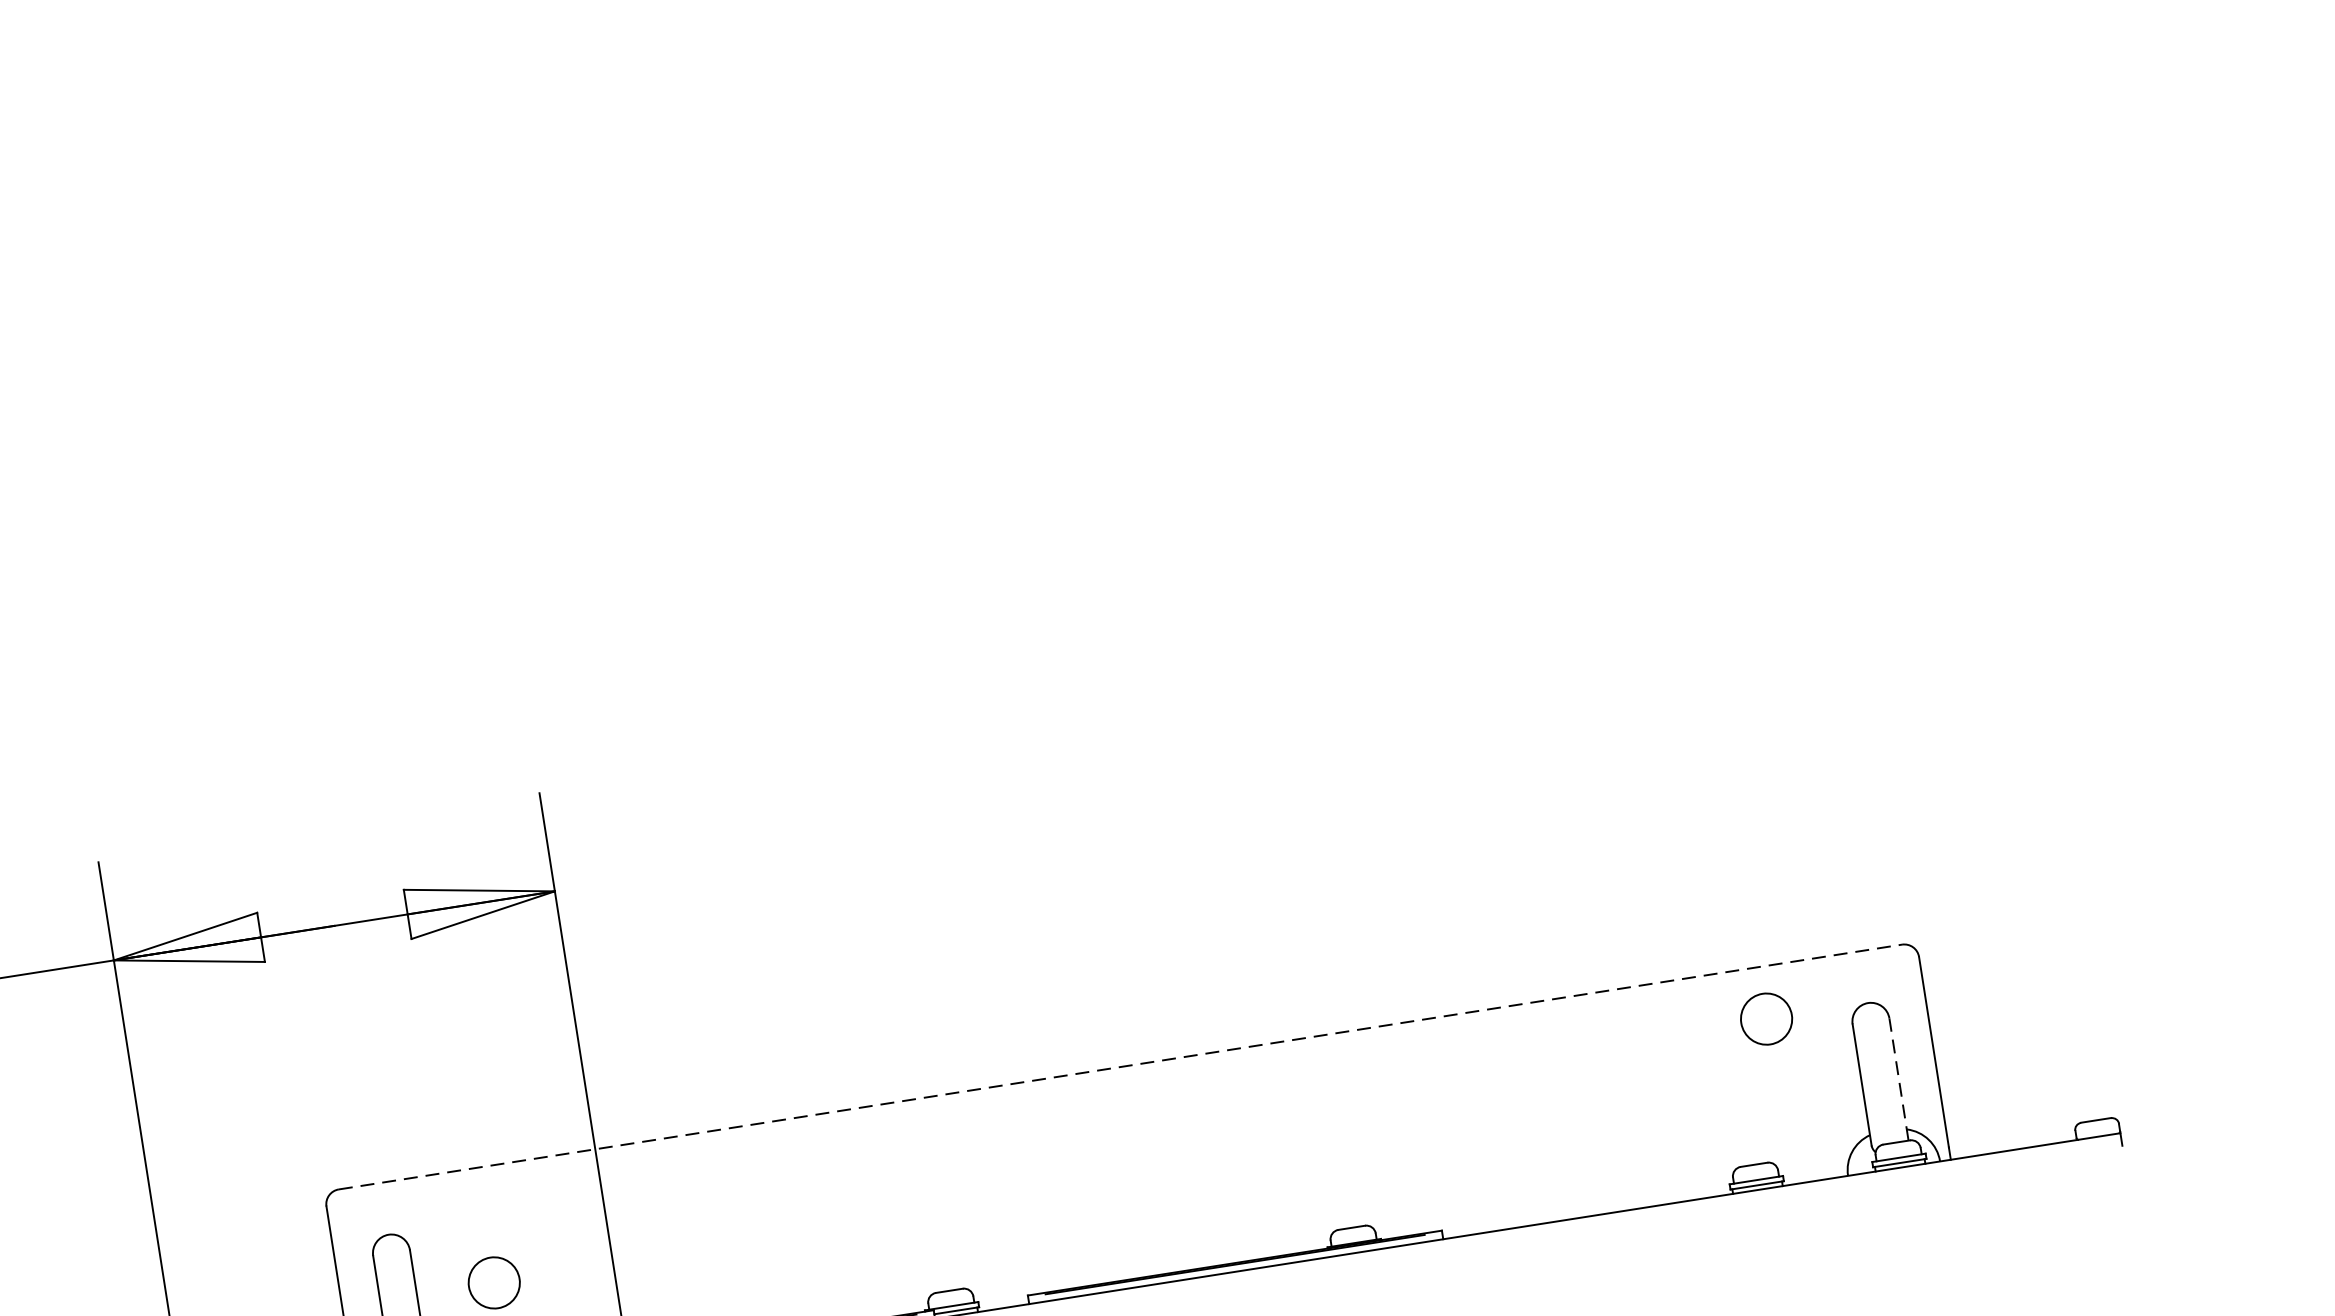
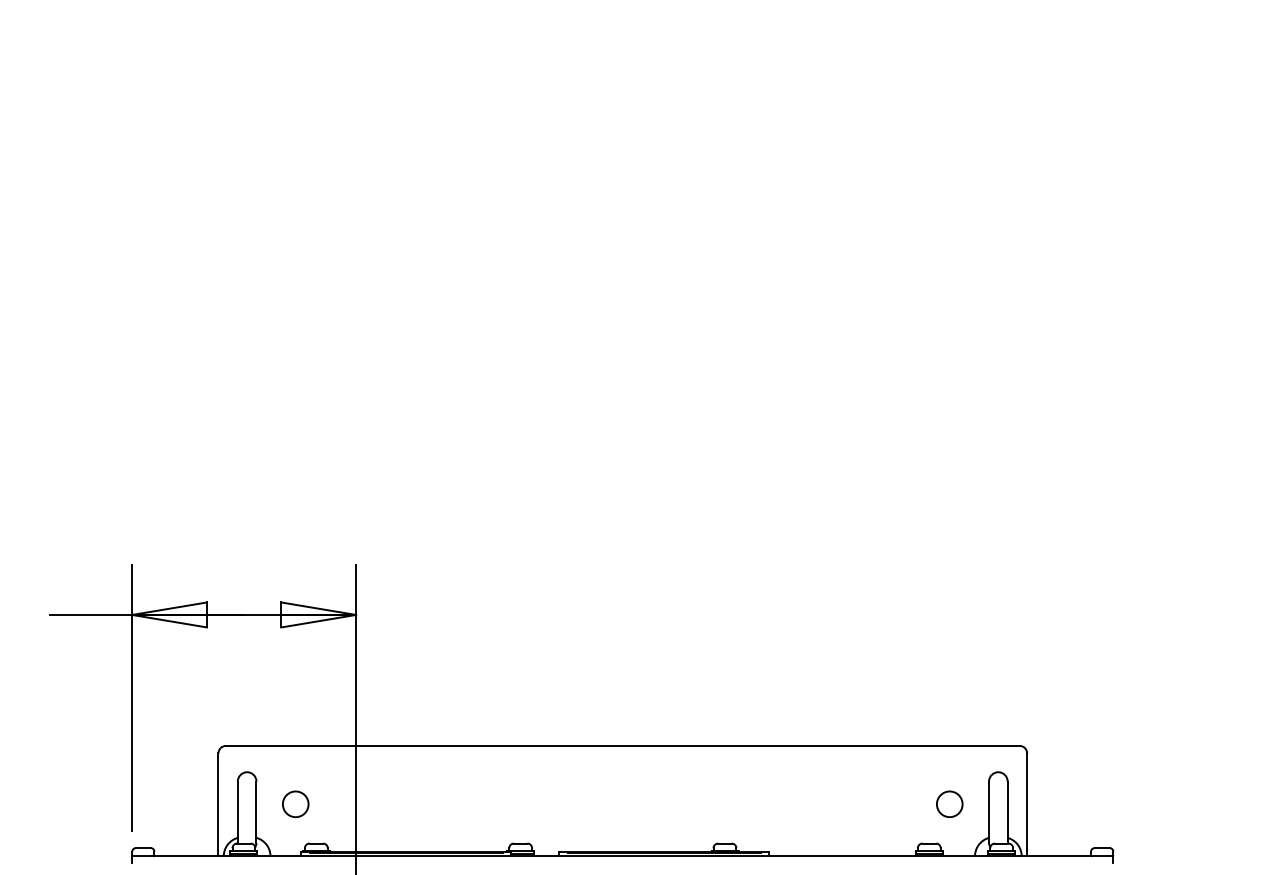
circle: (1766, 1019) -> (949, 804), moved
line: (1119, 1066) -> (622, 745), dashed -> solid
line: (1898, 1079) -> (1007, 812), dashed -> solid

